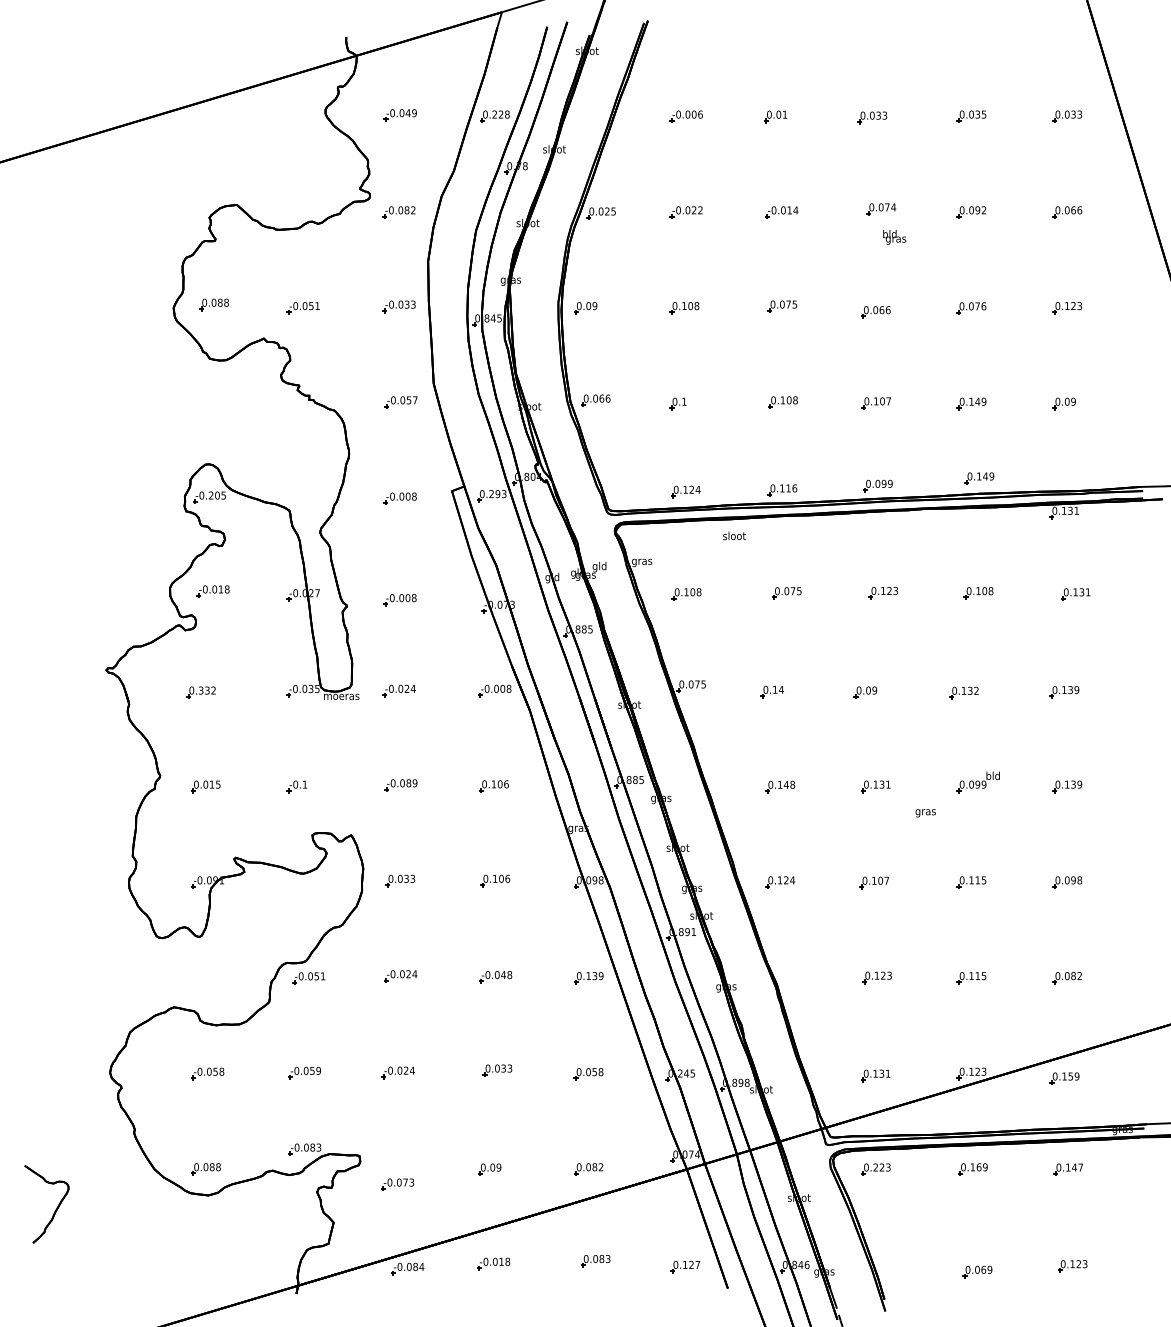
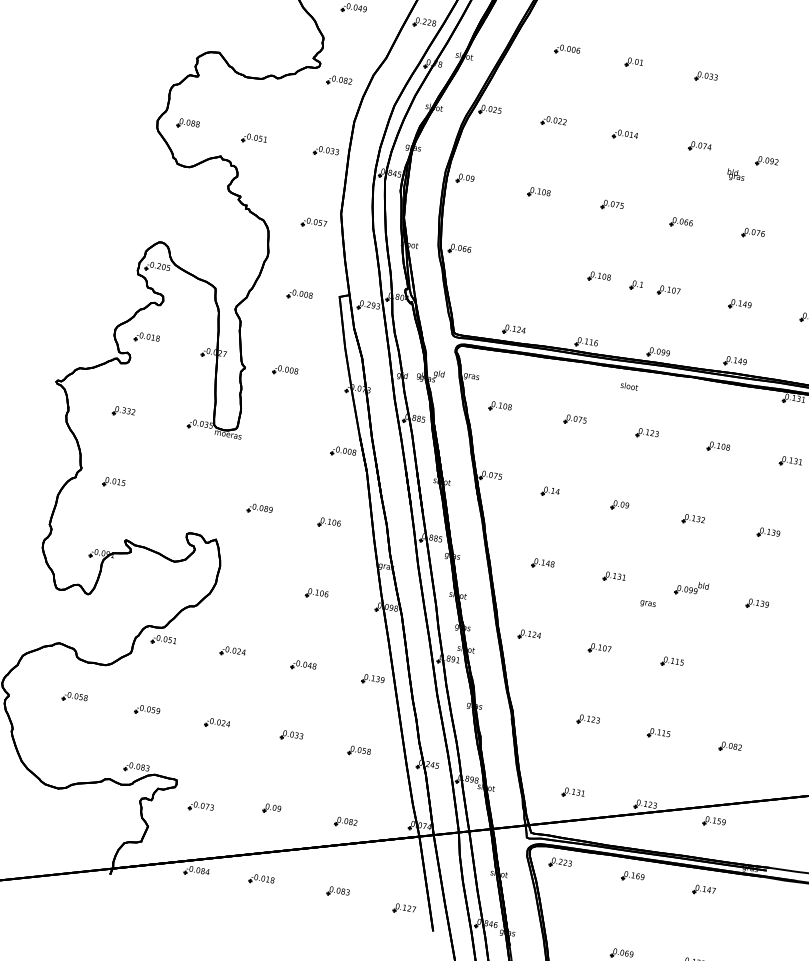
part: (971, 116) -> (780, 90), removed
text: (894, 237) -> (735, 175), moved
part: (677, 403) -> (636, 285), moved
text: (734, 536) -> (629, 386), moved
part: (398, 690) -> (271, 438), removed
part: (296, 786) -> (181, 495), removed
part: (400, 880) -> (246, 580), removed
part: (1067, 882) -> (744, 676), removed
part: (205, 1169) -> (59, 768), removed

